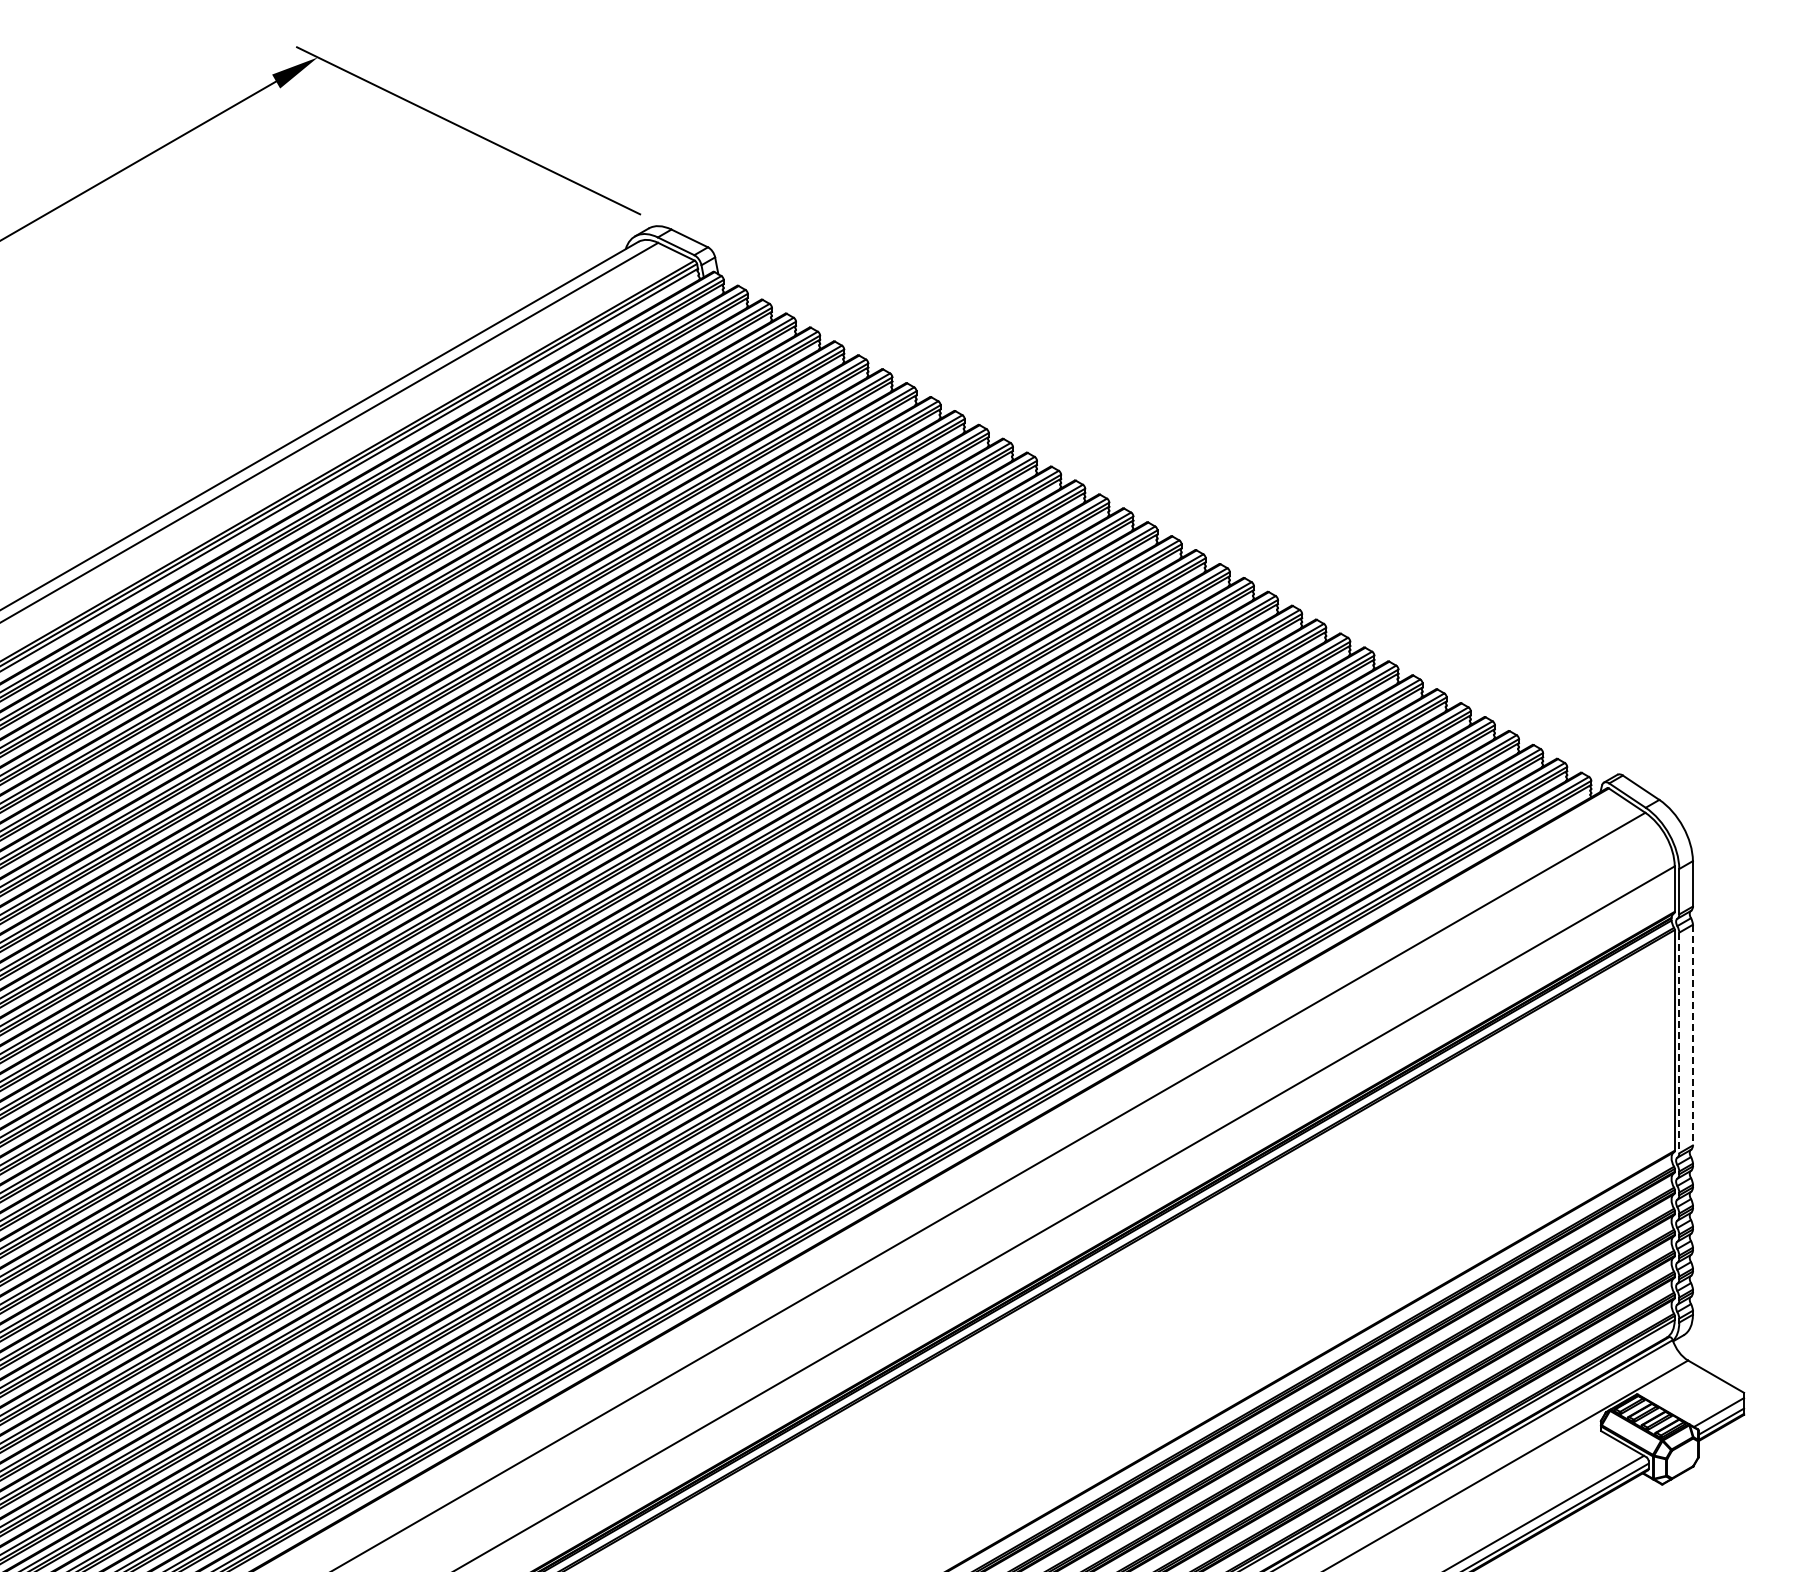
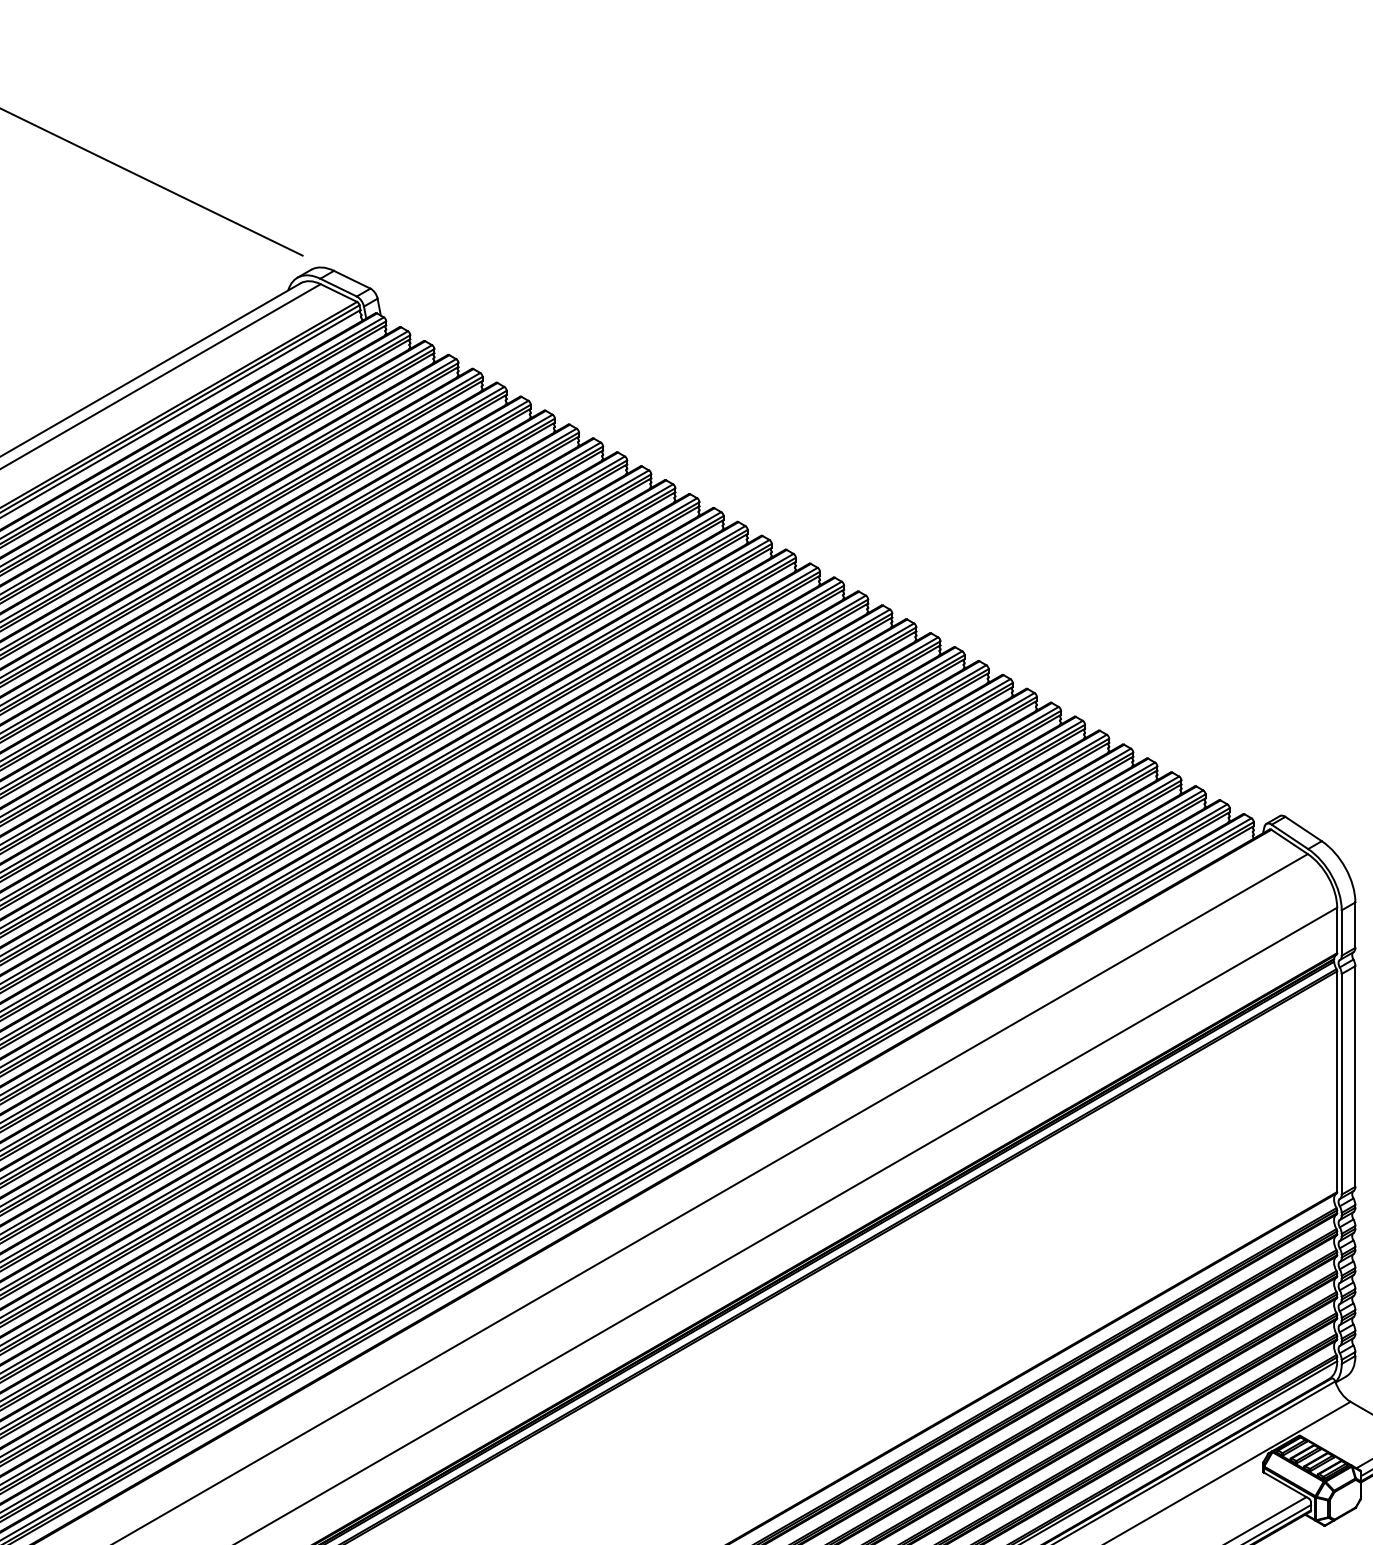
line: (1692, 1035) -> (1354, 1076), dashed -> solid
line: (1679, 1043) -> (1341, 1084), dashed -> solid

